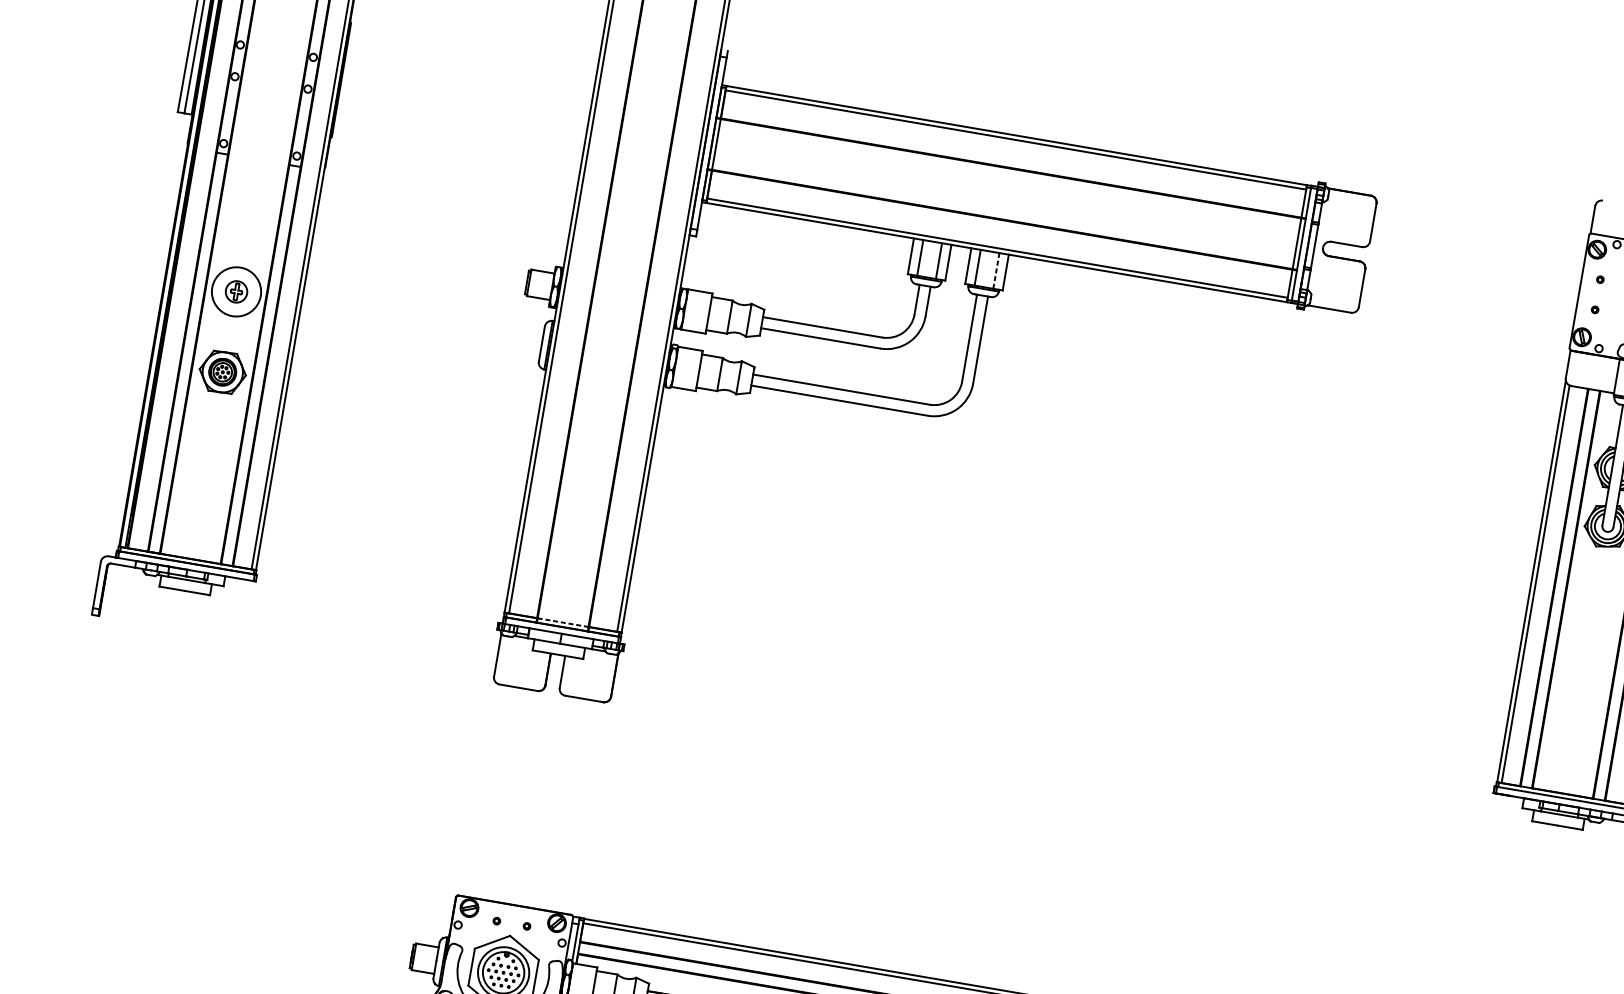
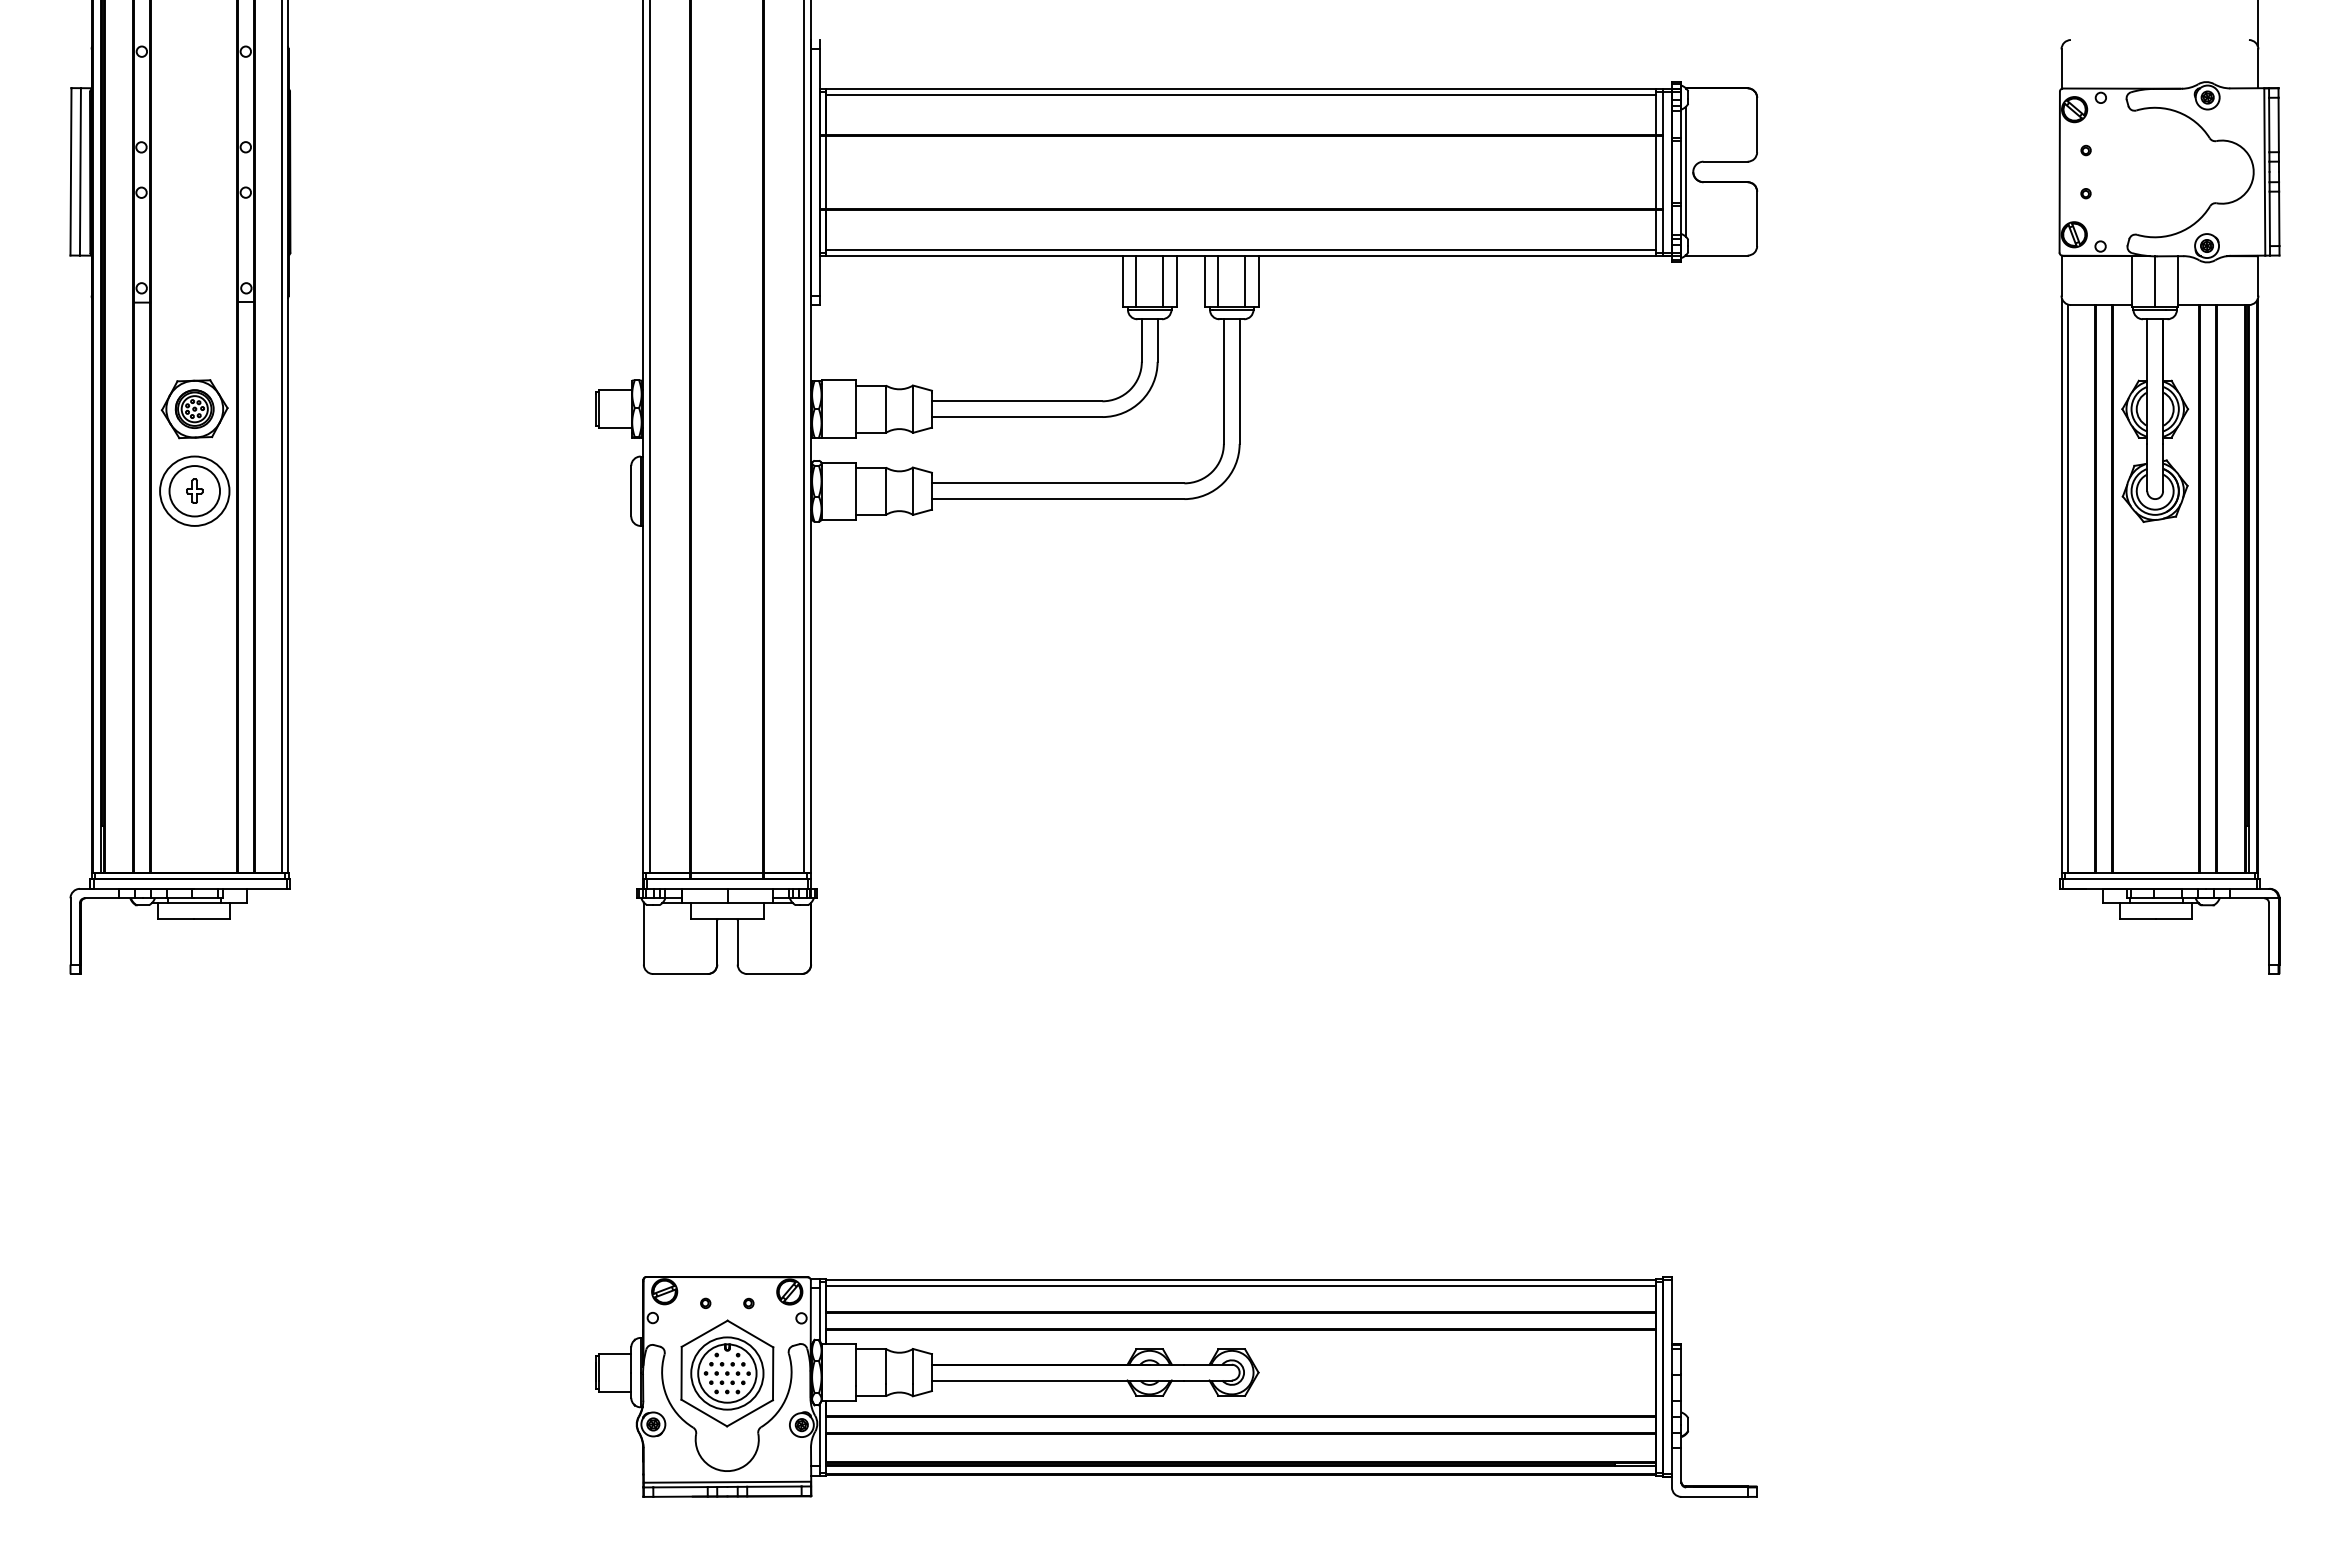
line: (1318, 246) -> (1686, 171), added
line: (996, 270) -> (1245, 281), dashed -> solid
circle: (236, 292) -> (194, 491), size x1.67
part: (222, 372) -> (194, 409), moved
line: (563, 623) -> (727, 873), dashed -> solid

